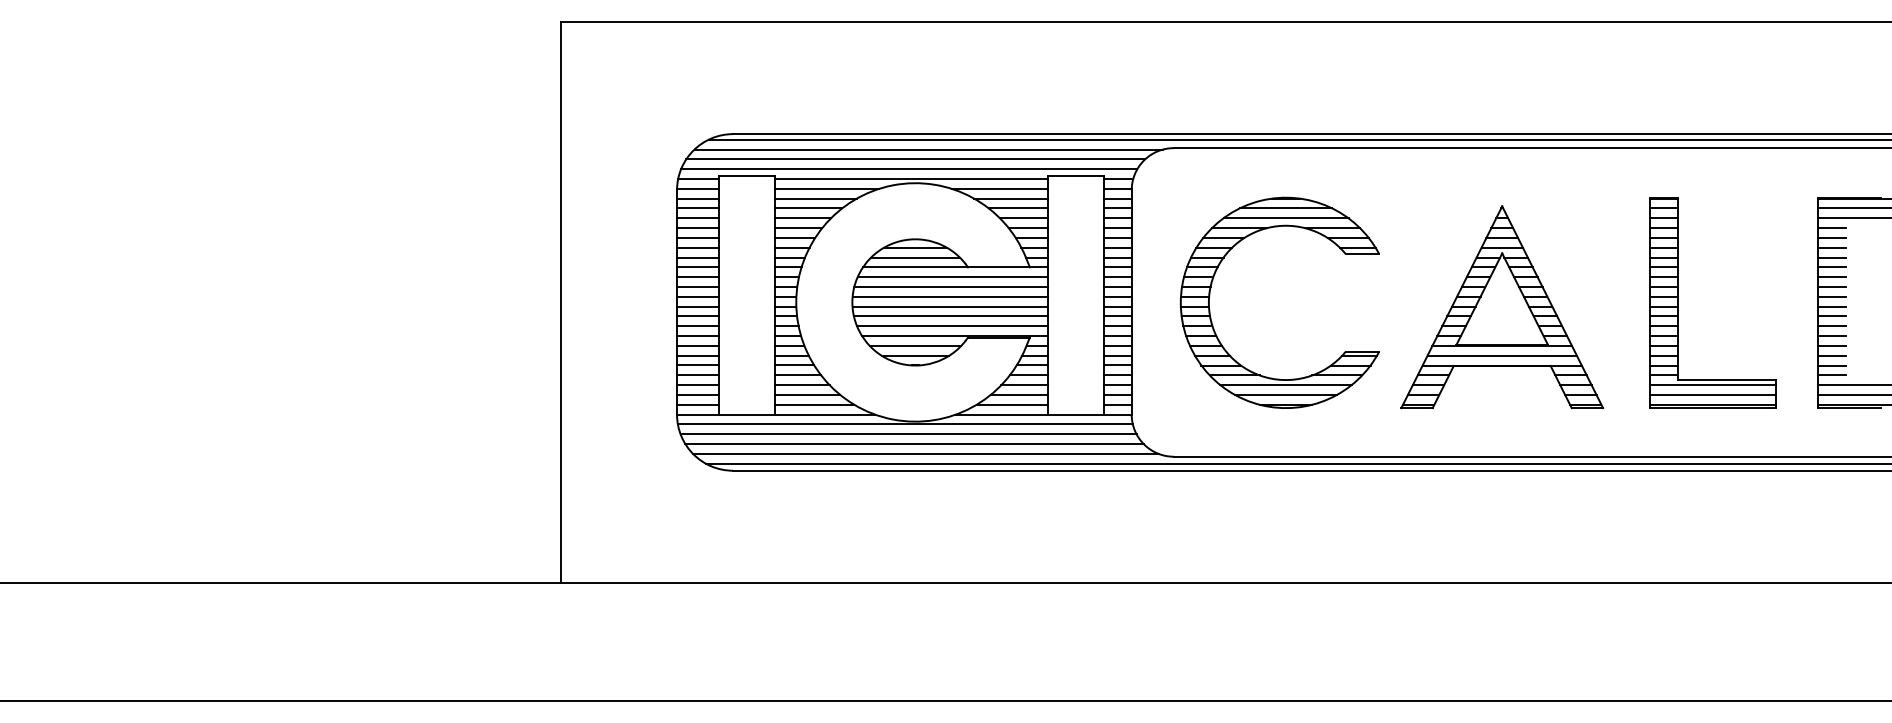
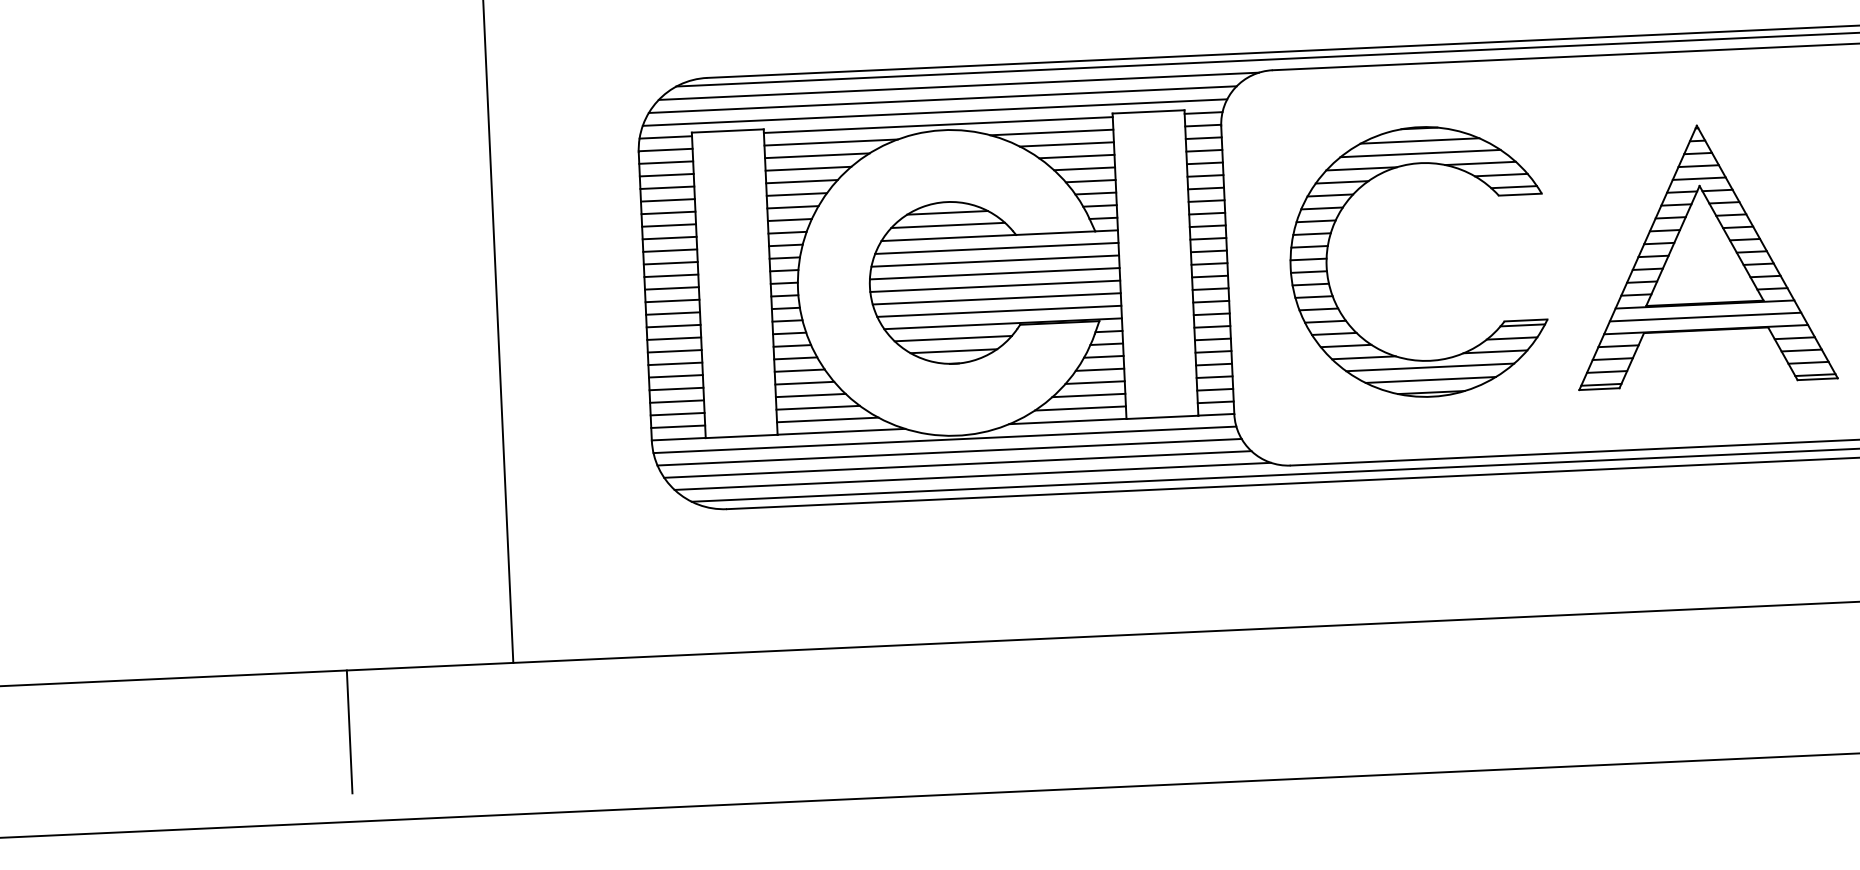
line: (431, 630) -> (349, 731), added

